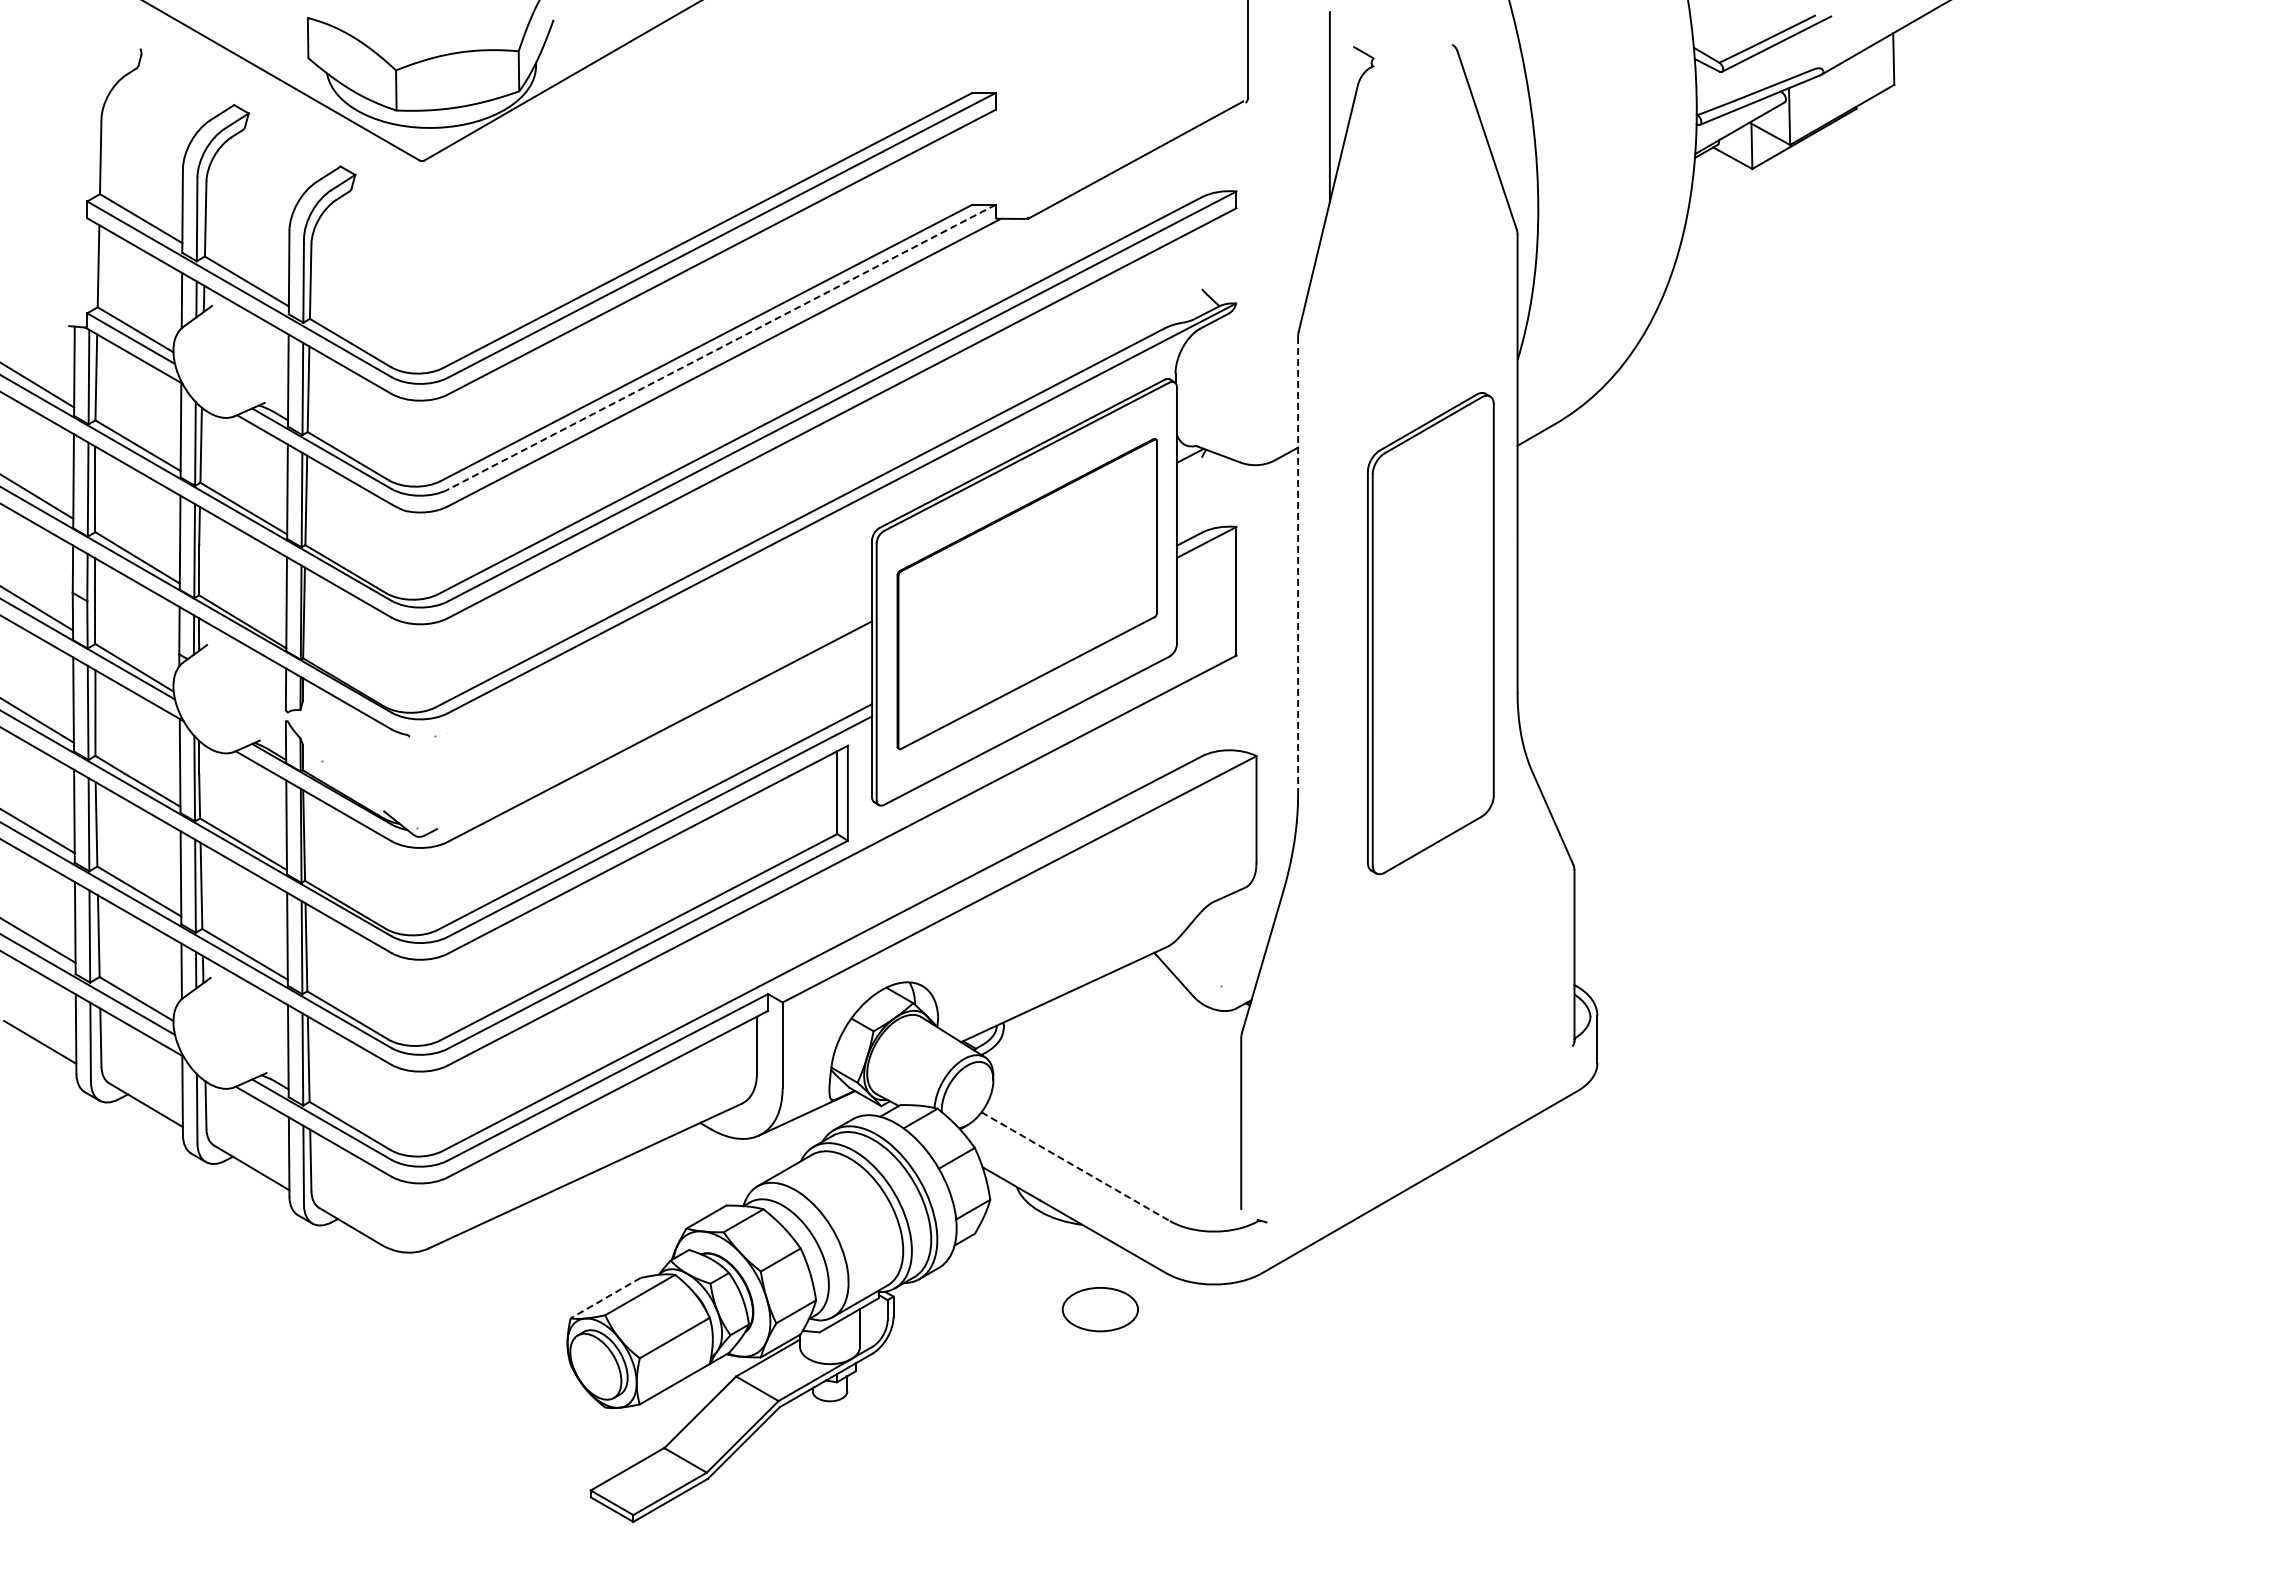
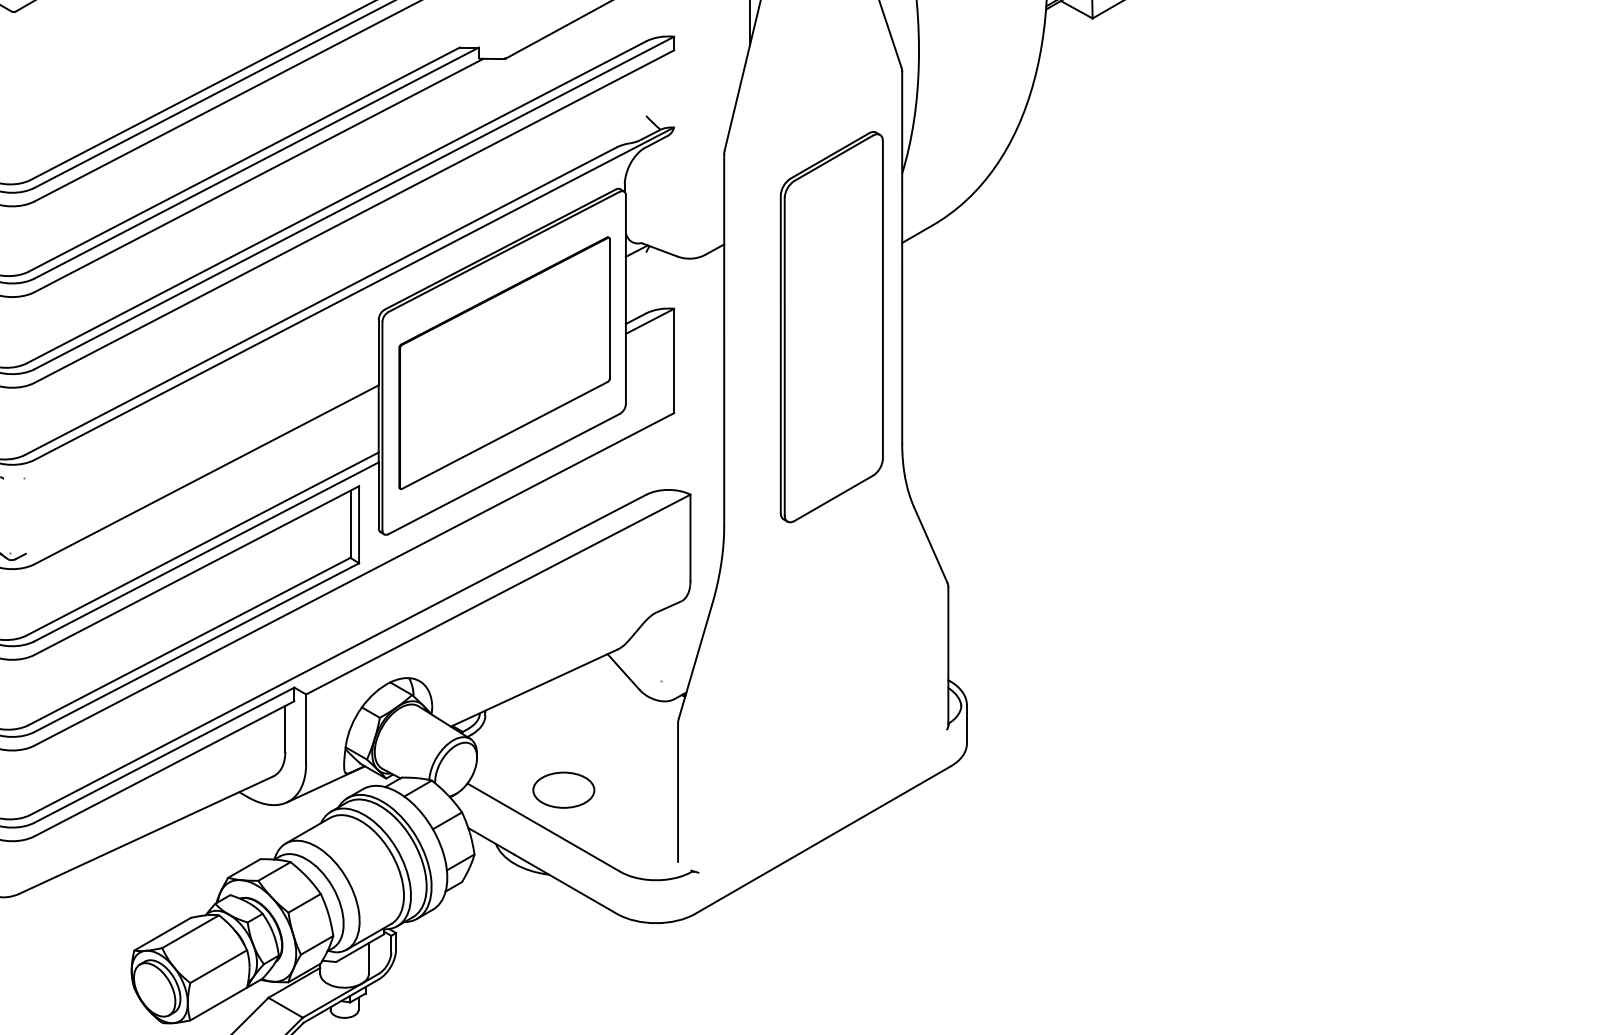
line: (721, 347) -> (256, 163), dashed -> solid
line: (1298, 565) -> (724, 340), dashed -> solid
part: (1430, 633) -> (831, 327), moved
line: (1075, 1166) -> (543, 827), dashed -> solid
line: (605, 1298) -> (162, 934), dashed -> solid
part: (1099, 1309) -> (563, 790), moved

